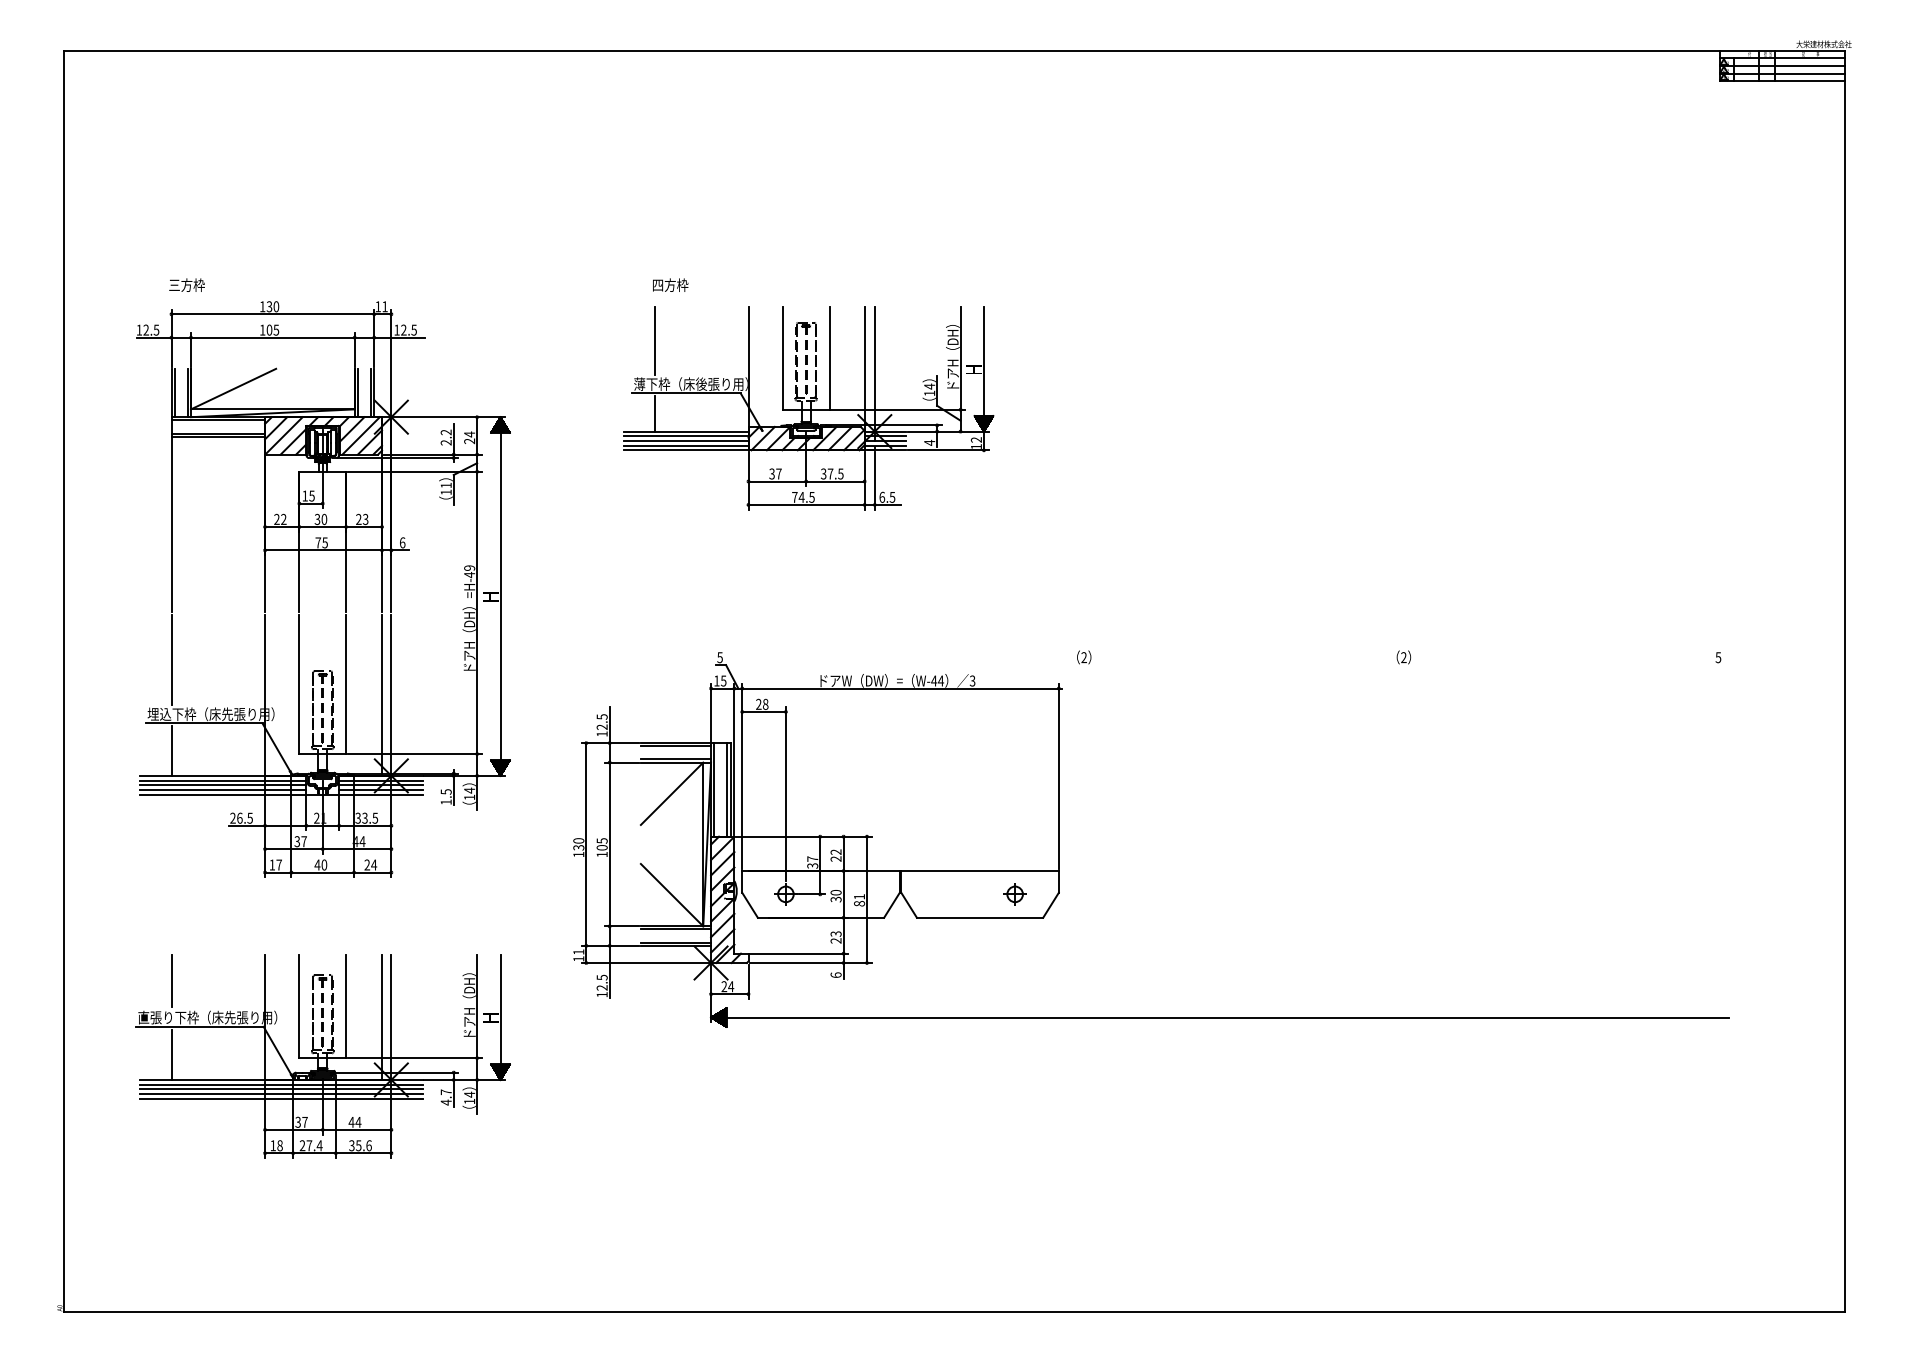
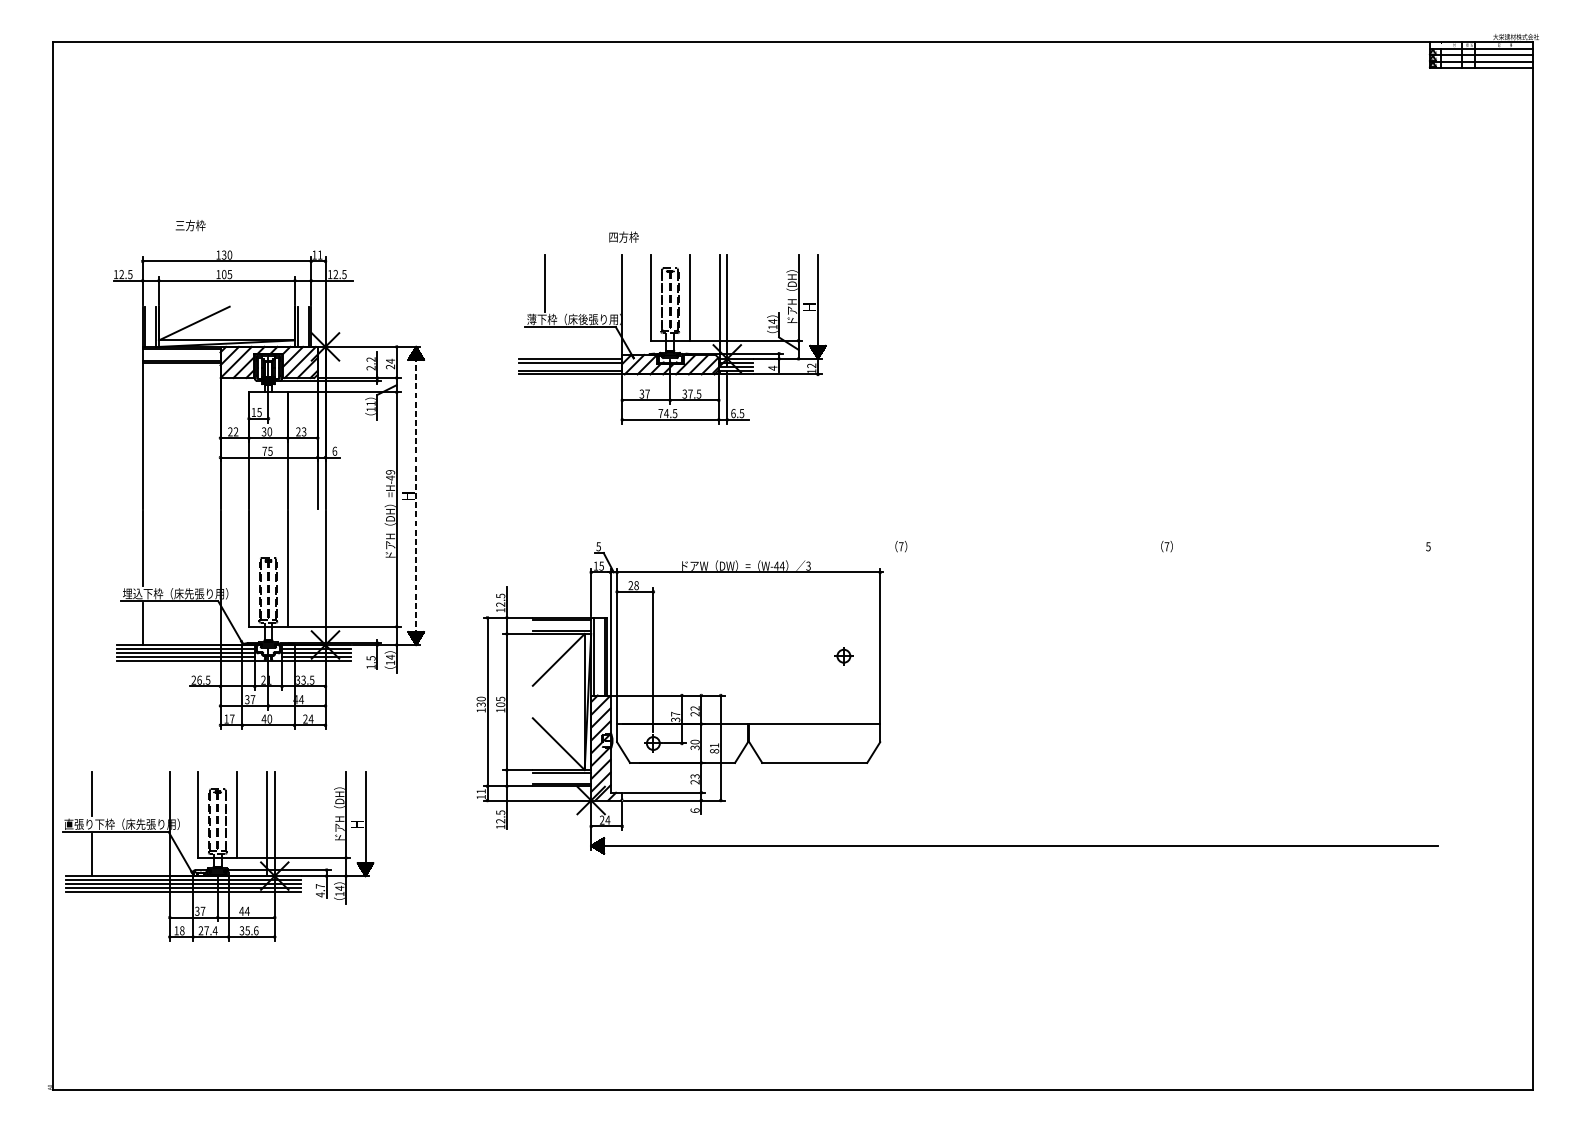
text: (186, 284) -> (190, 224), moved
text: (670, 284) -> (623, 236), moved
line: (654, 413) -> (544, 343), removed
line: (685, 440) -> (569, 366), removed
line: (500, 597) -> (416, 496), solid -> dashed
text: (1083, 657) -> (900, 546), 2 -> 7
text: (1403, 657) -> (1166, 546), 2 -> 7
line: (382, 695) -> (318, 578), removed
part: (1014, 894) -> (843, 656), moved
part: (322, 1056) -> (217, 856), moved

